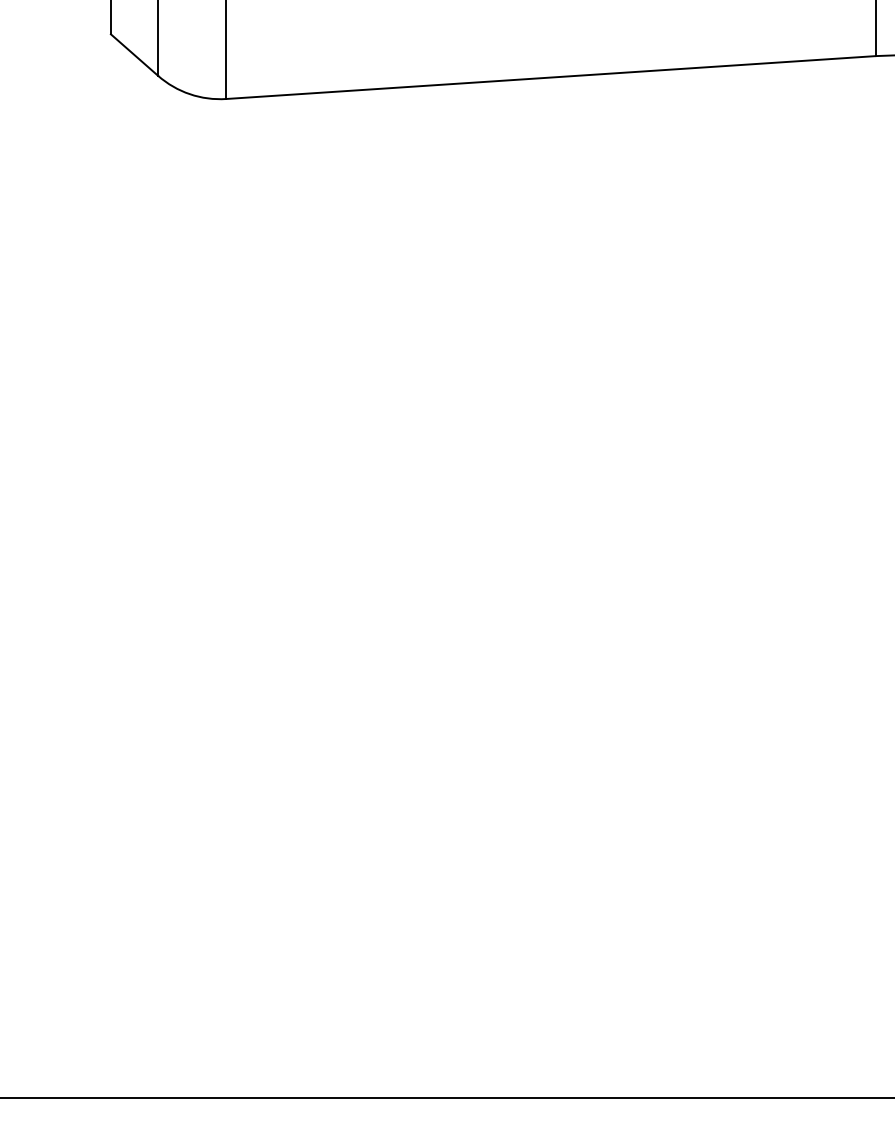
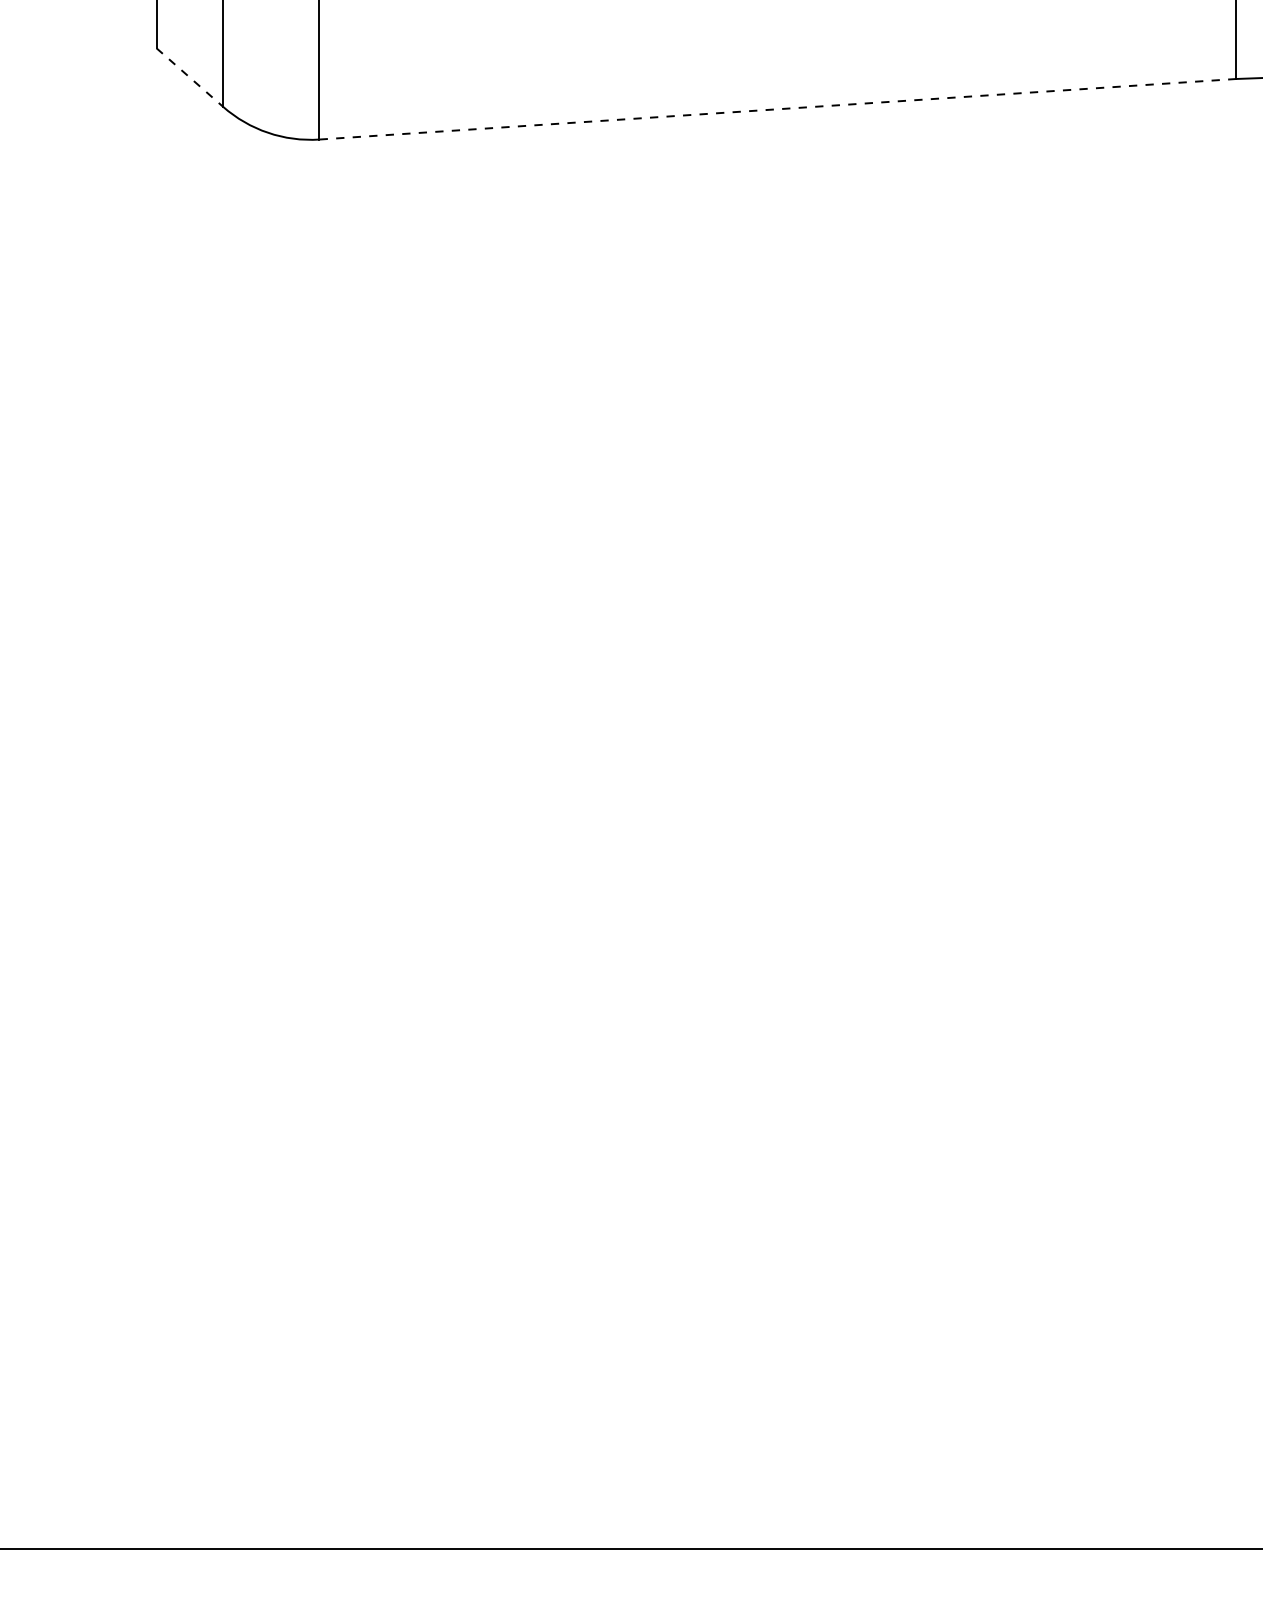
line: (134, 55) -> (190, 77), solid -> dashed
line: (550, 77) -> (777, 109), solid -> dashed

